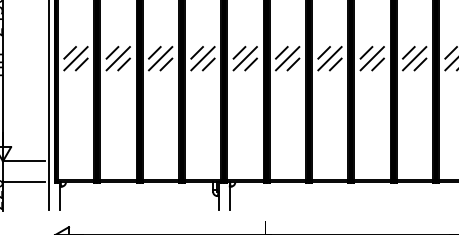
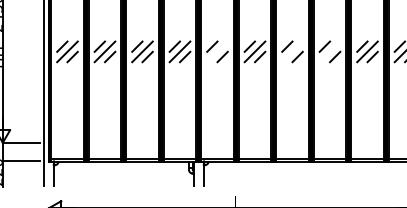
line: (245, 58) -> (217, 51), removed
line: (329, 58) -> (292, 51), removed
line: (371, 58) -> (329, 51), removed

